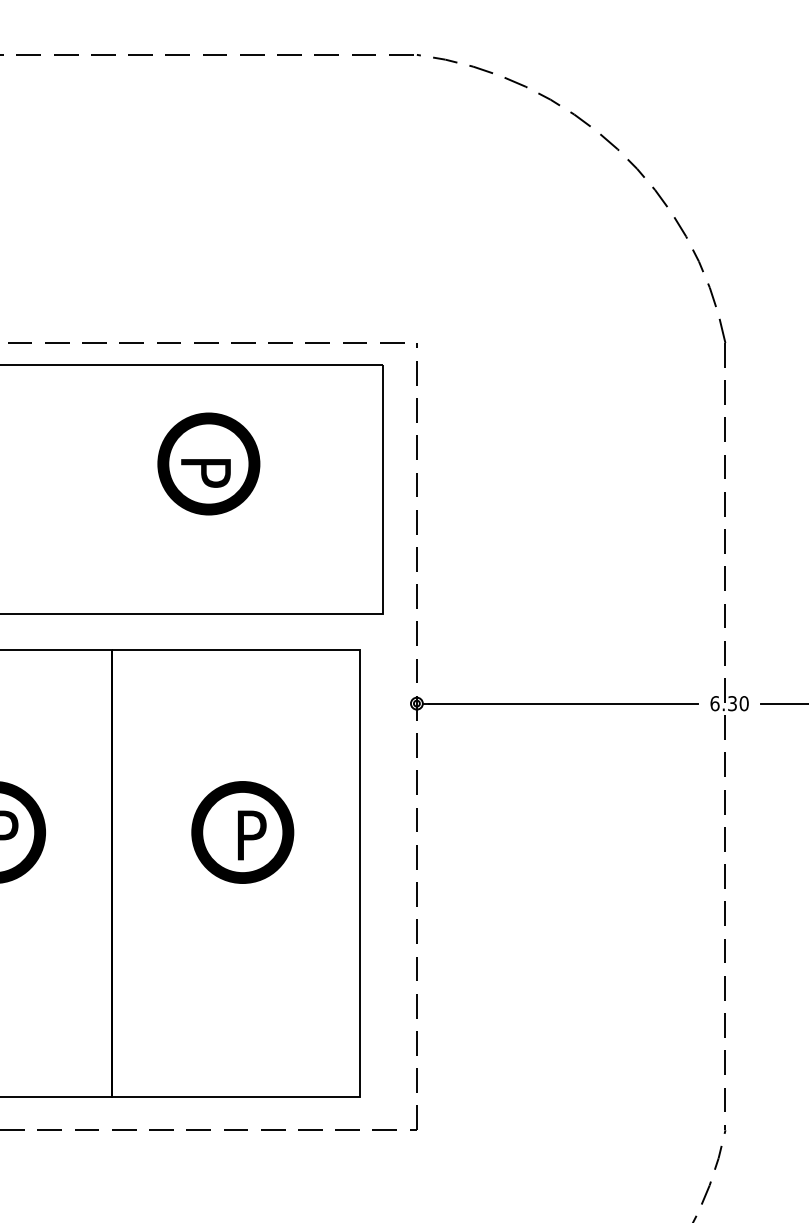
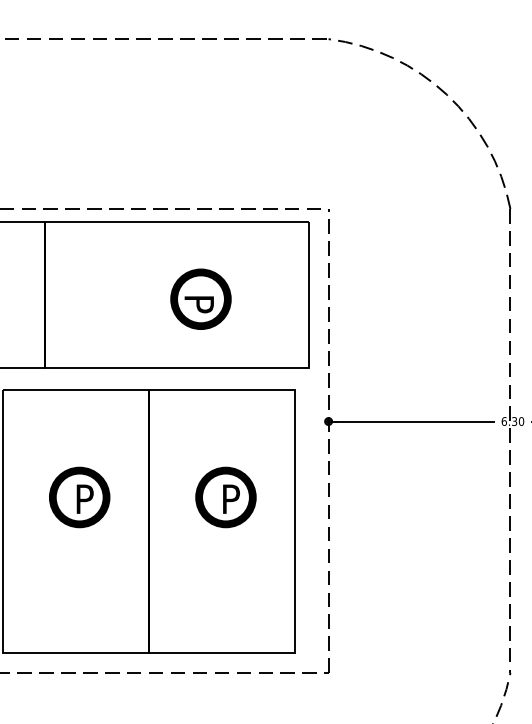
part: (208, 462) -> (200, 298), moved

